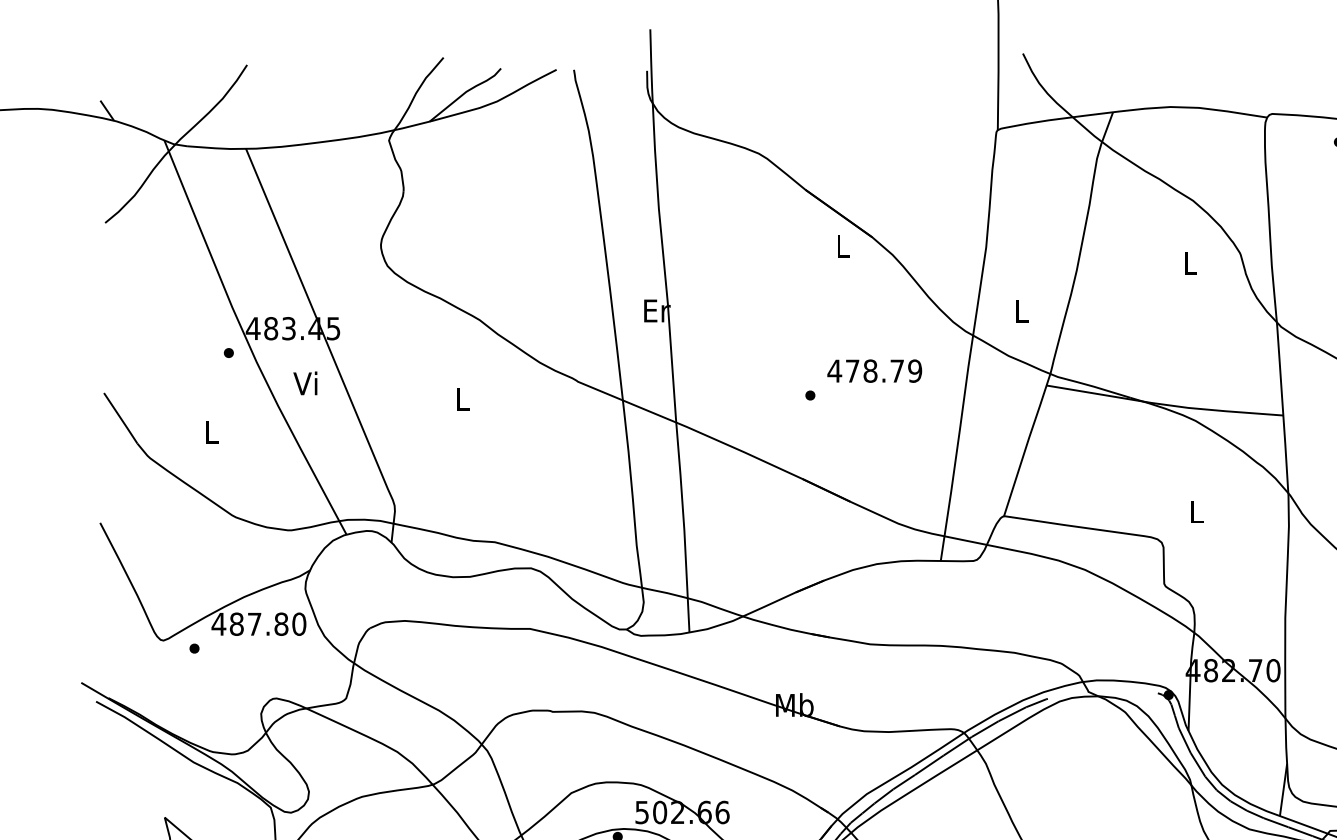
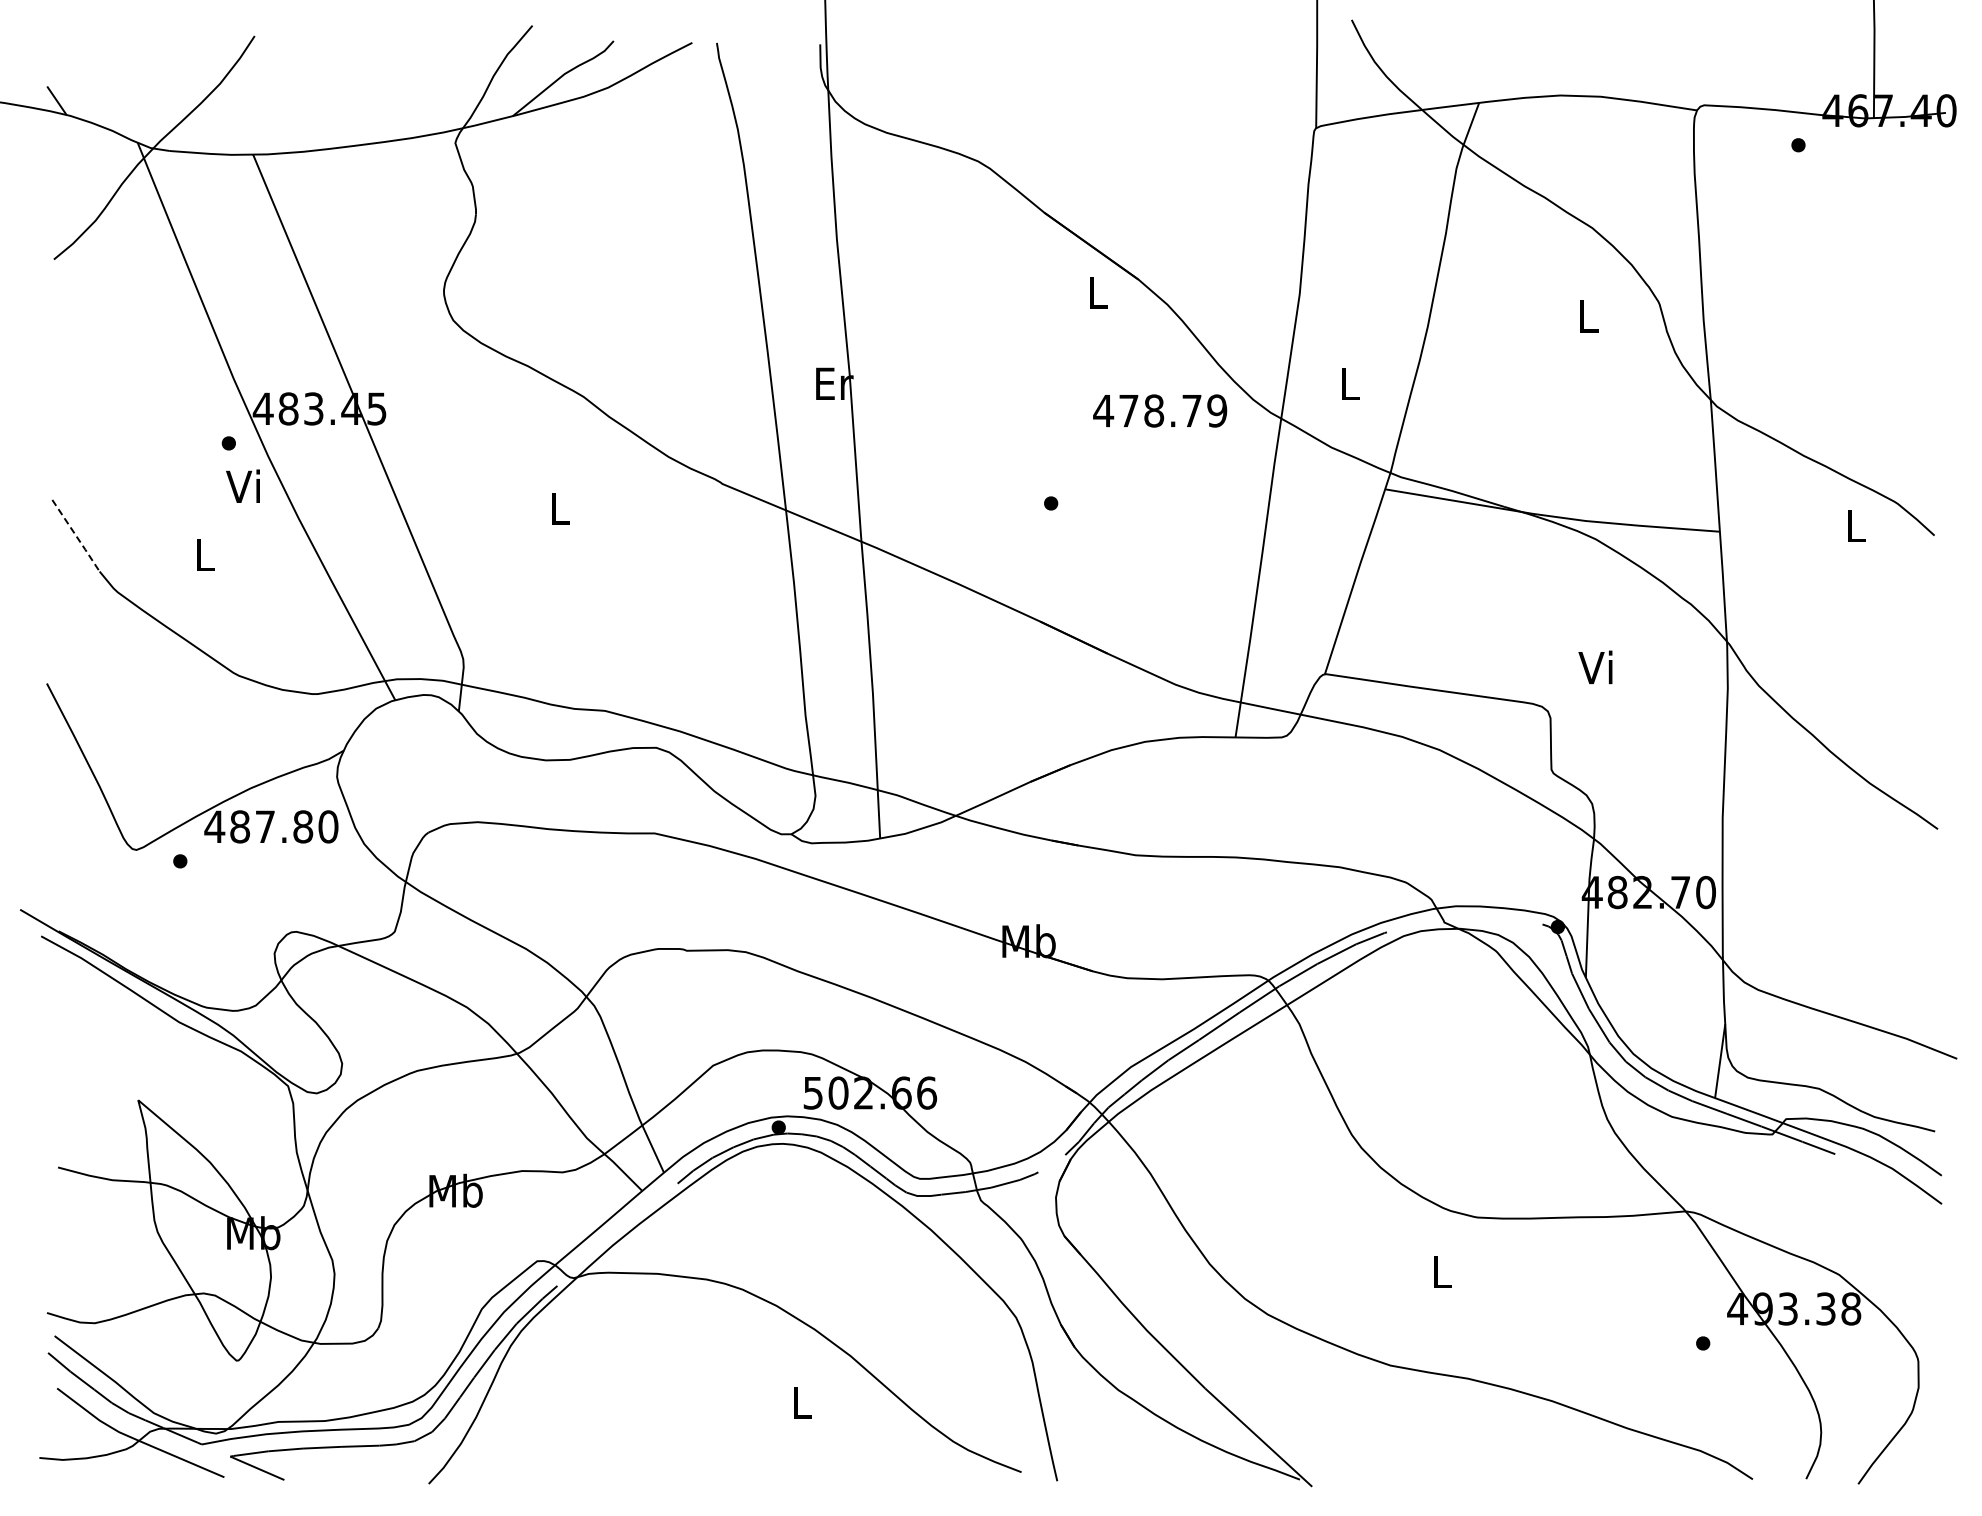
text: (874, 370) -> (1160, 410), moved
text: (304, 382) -> (242, 485), moved
line: (121, 418) -> (76, 535), solid -> dashed
text: (1195, 511) -> (1595, 667), L -> Vi

